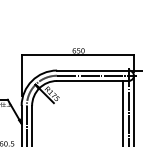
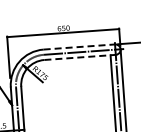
line: (92, 70) -> (78, 47), solid -> dashed
line: (92, 80) -> (79, 56), solid -> dashed

